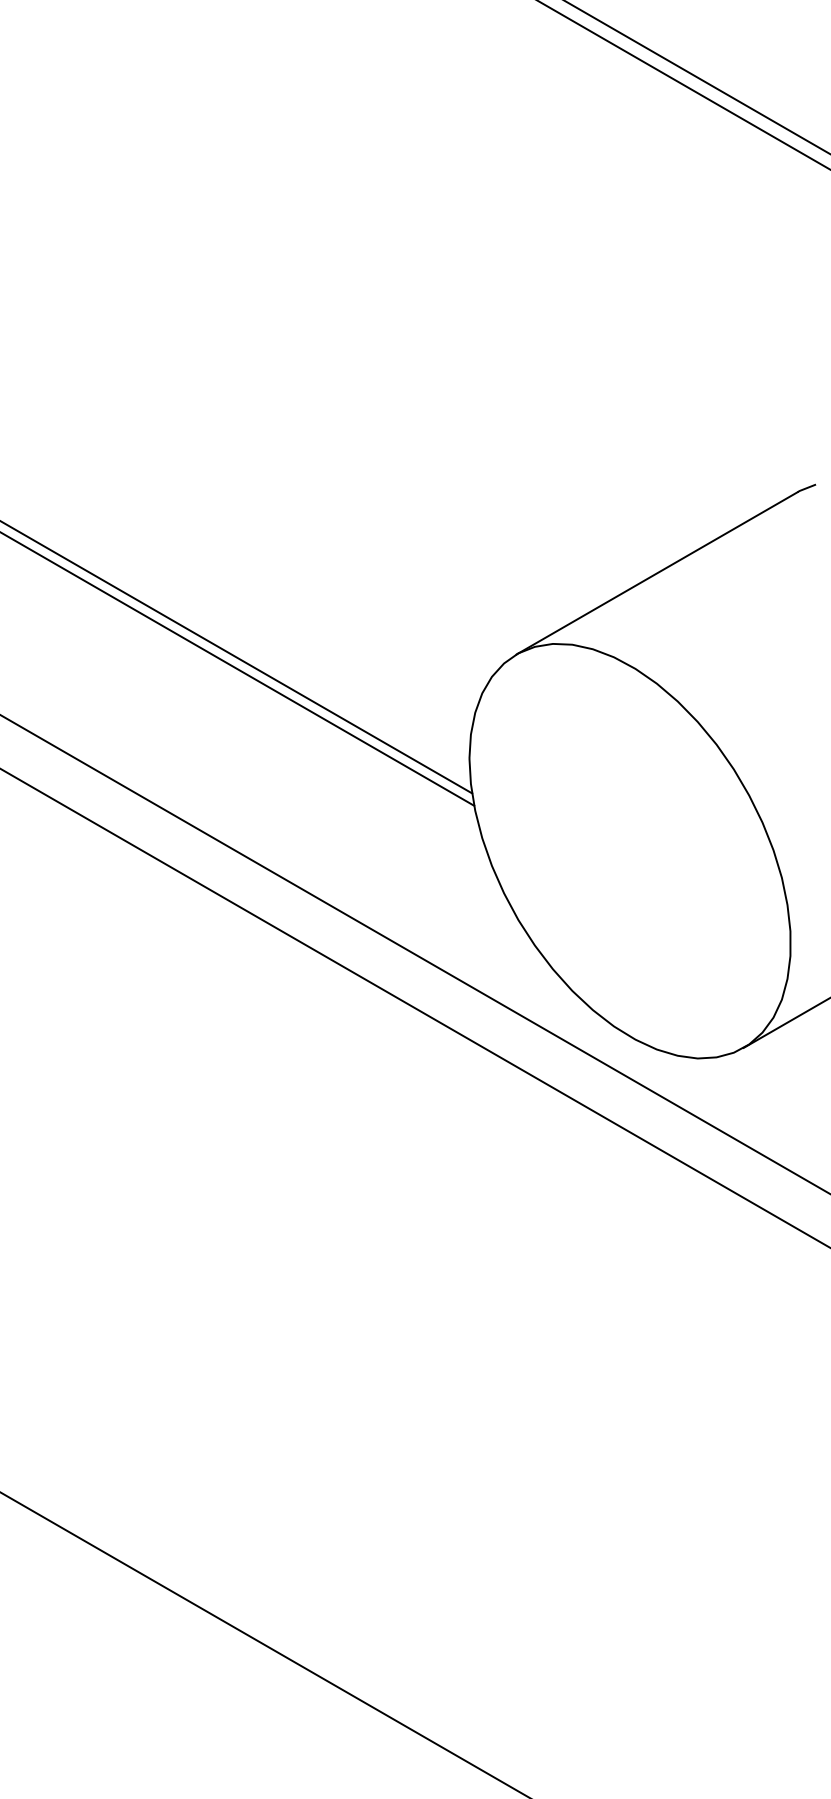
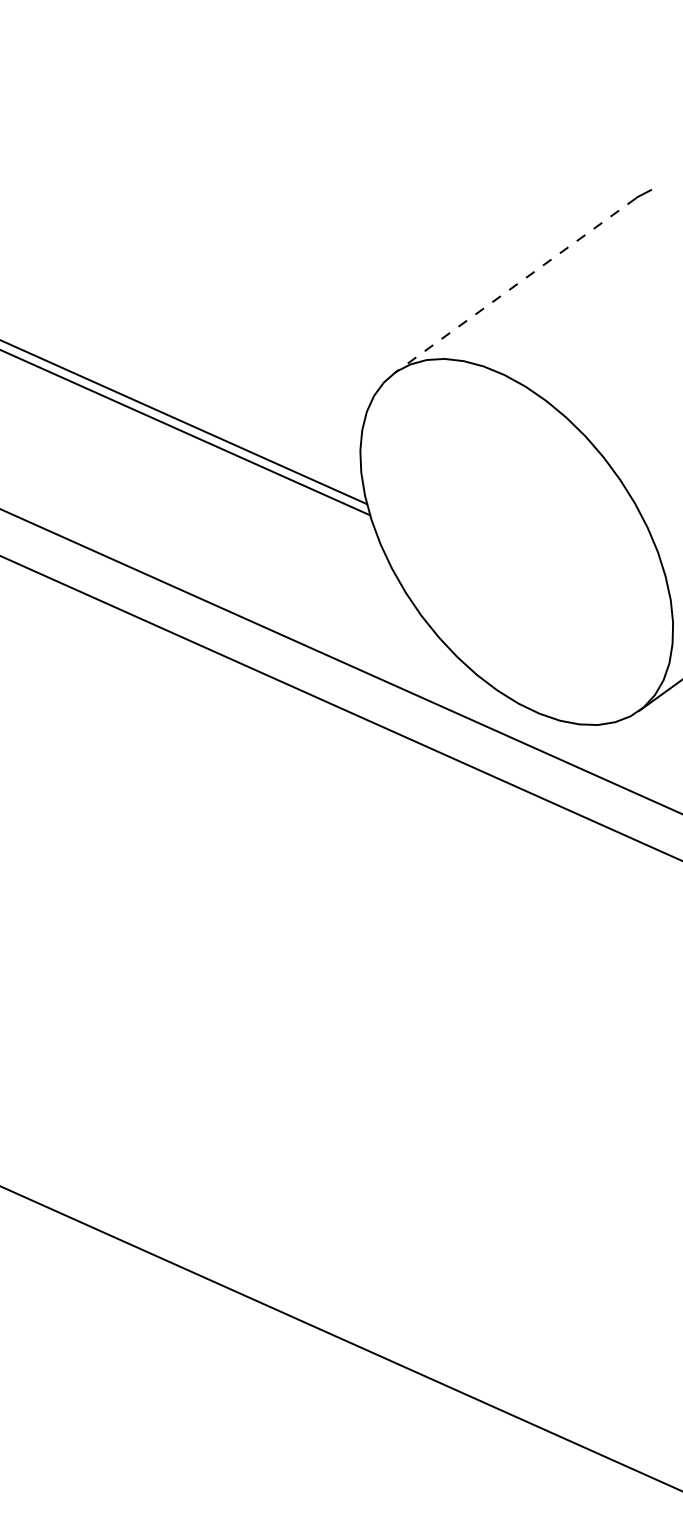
line: (656, 573) -> (514, 285), solid -> dashed

